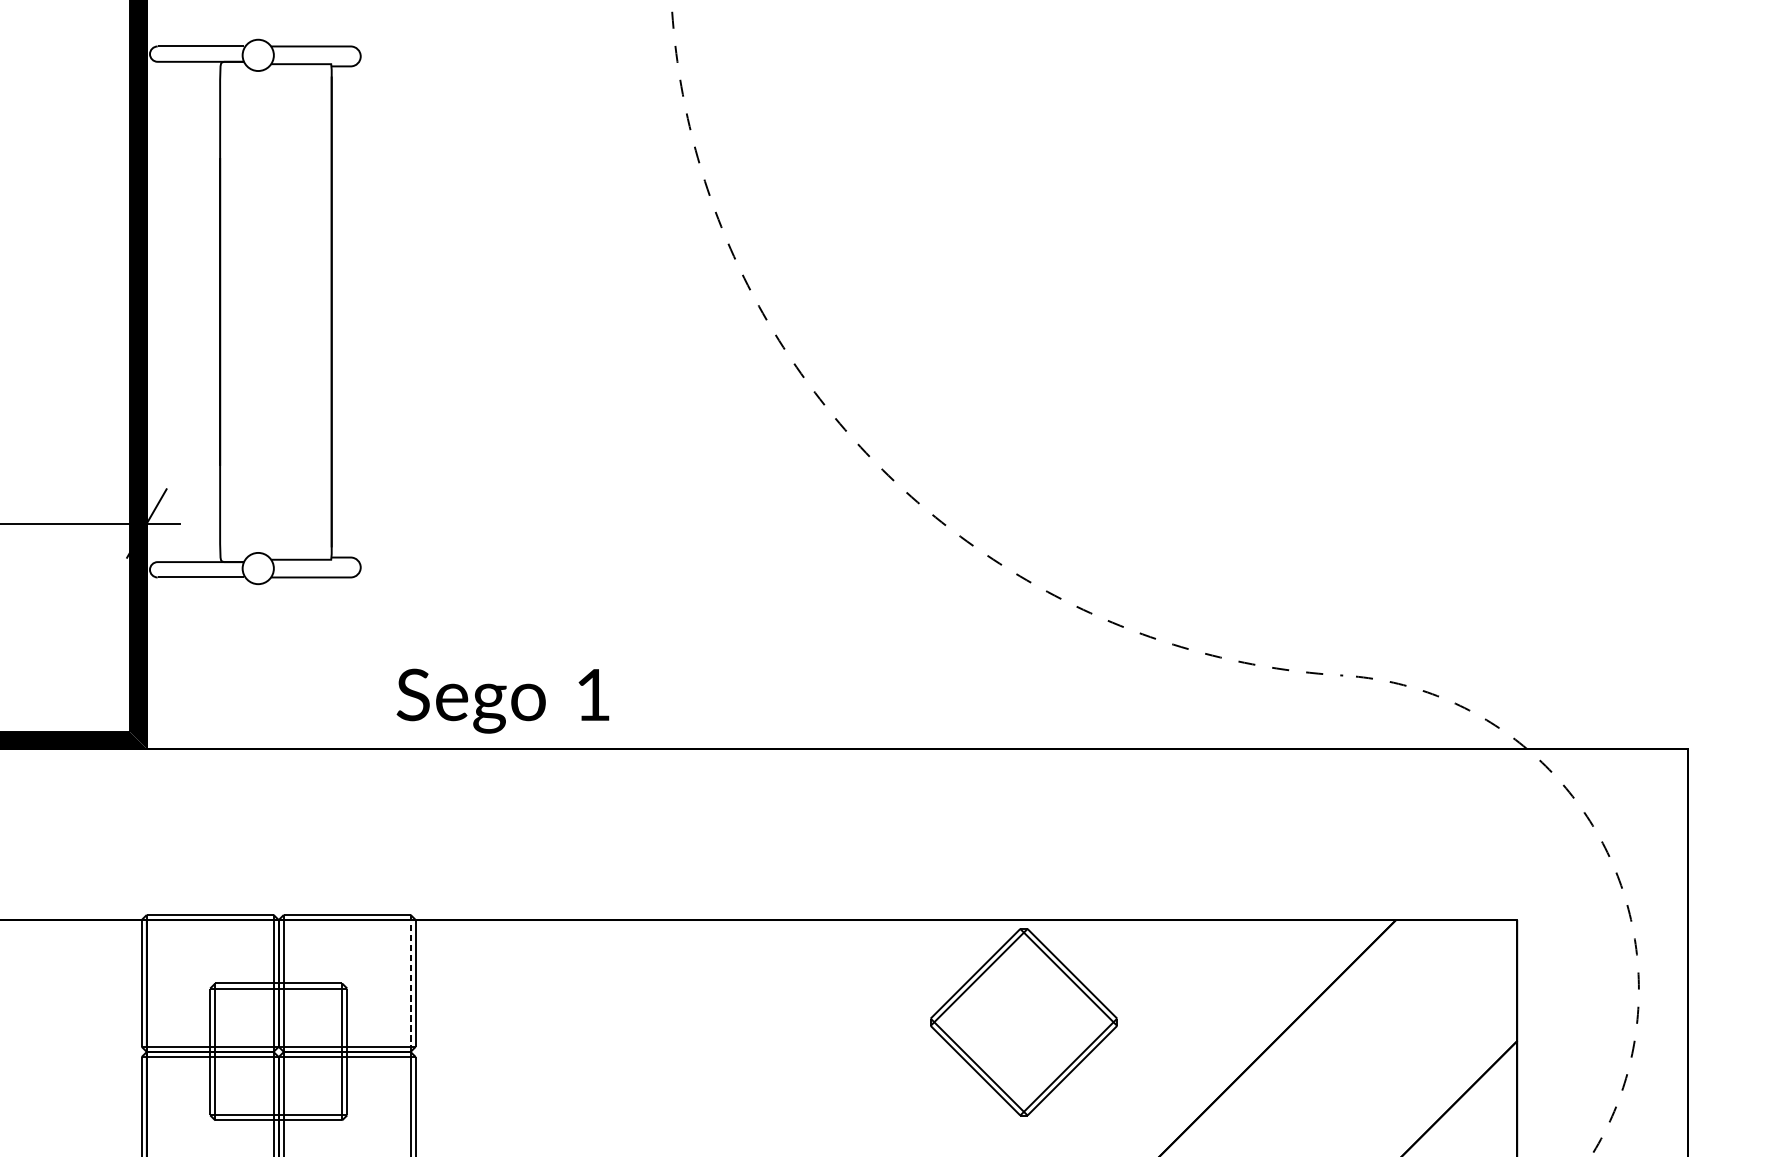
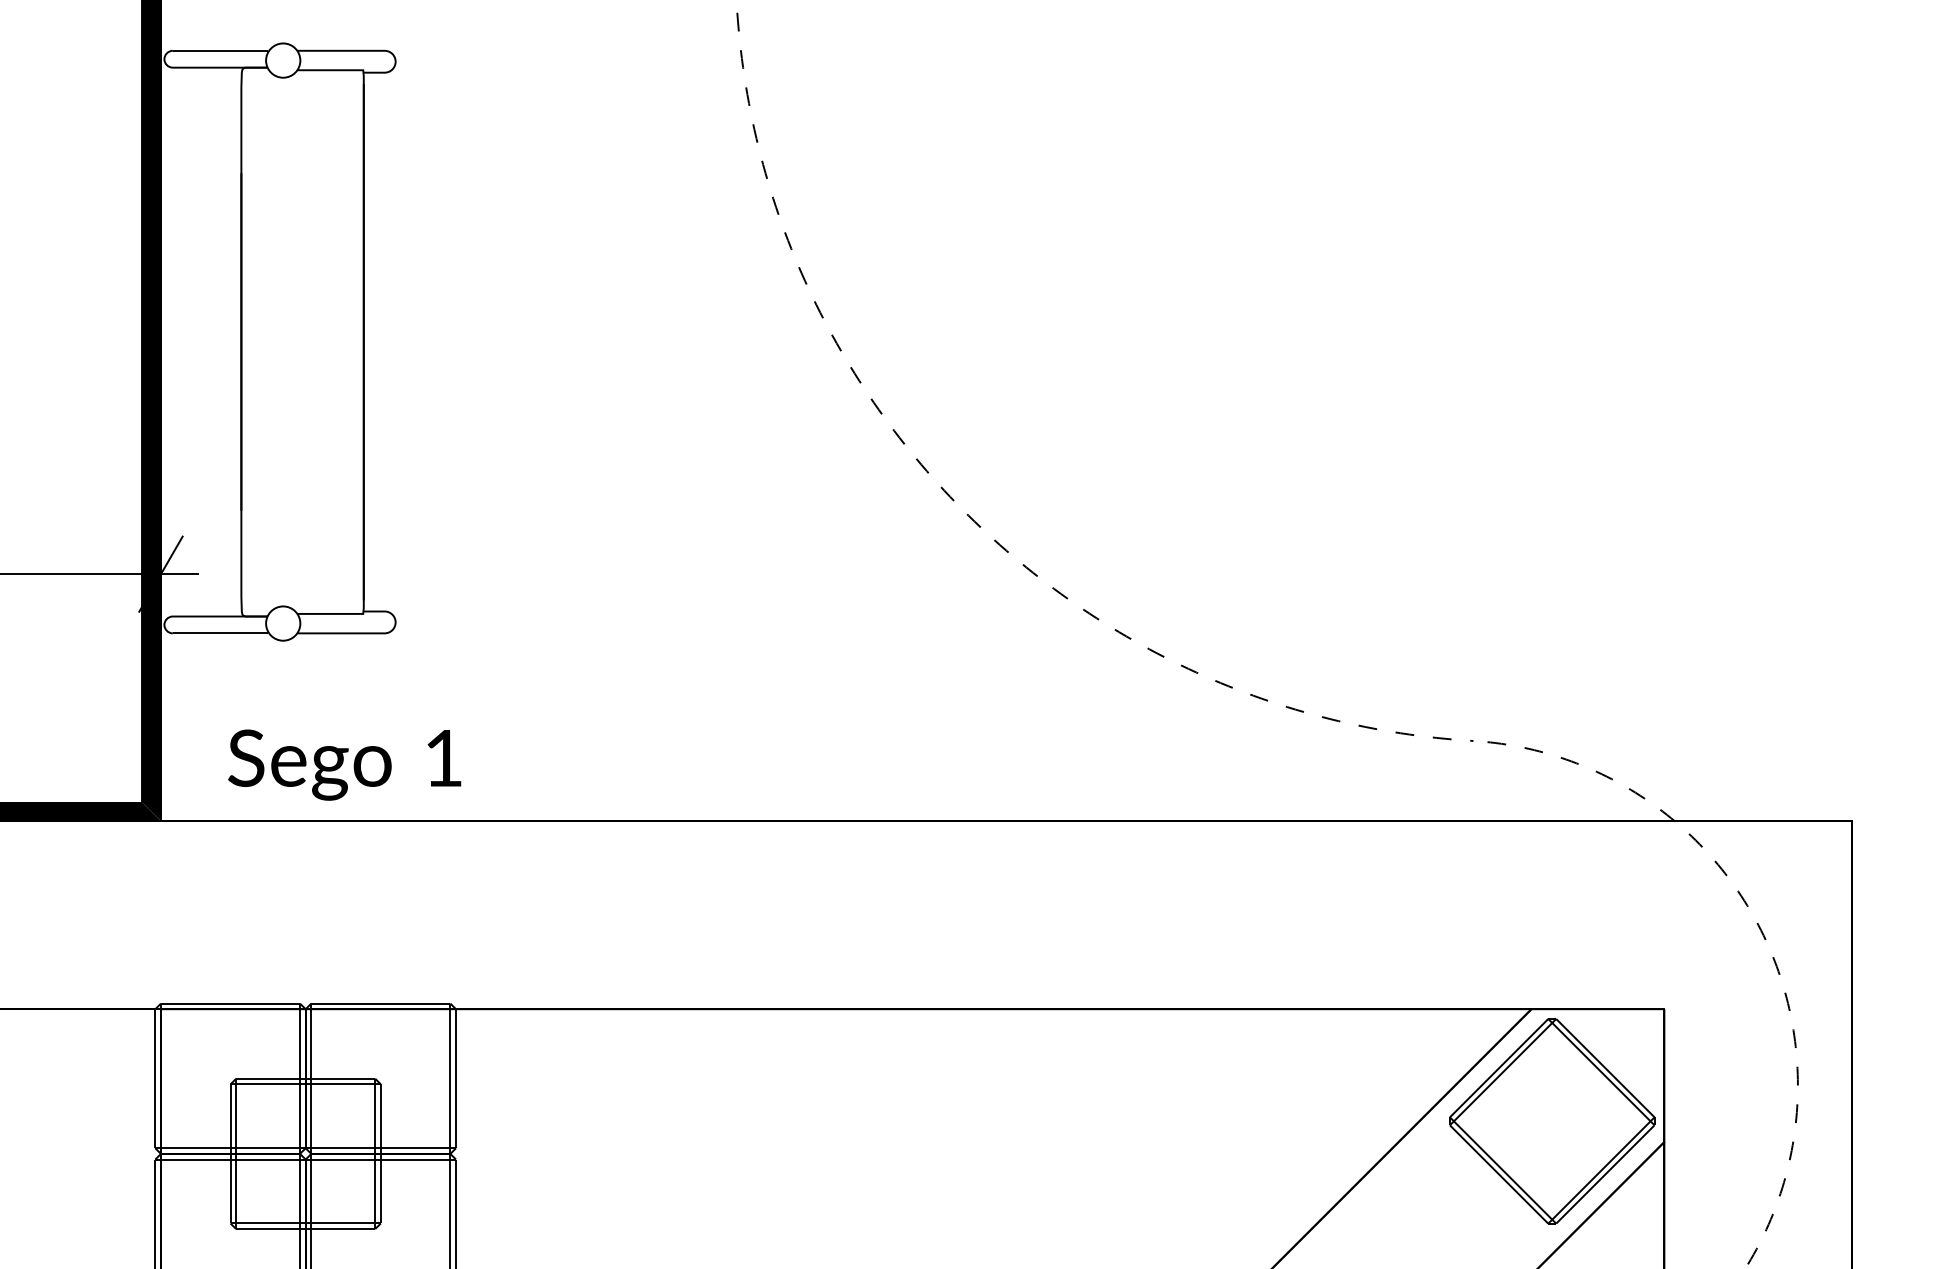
text: (502, 700) -> (344, 764), moved
line: (410, 983) -> (450, 1078), dashed -> solid
part: (1024, 1022) -> (1552, 1121), moved

